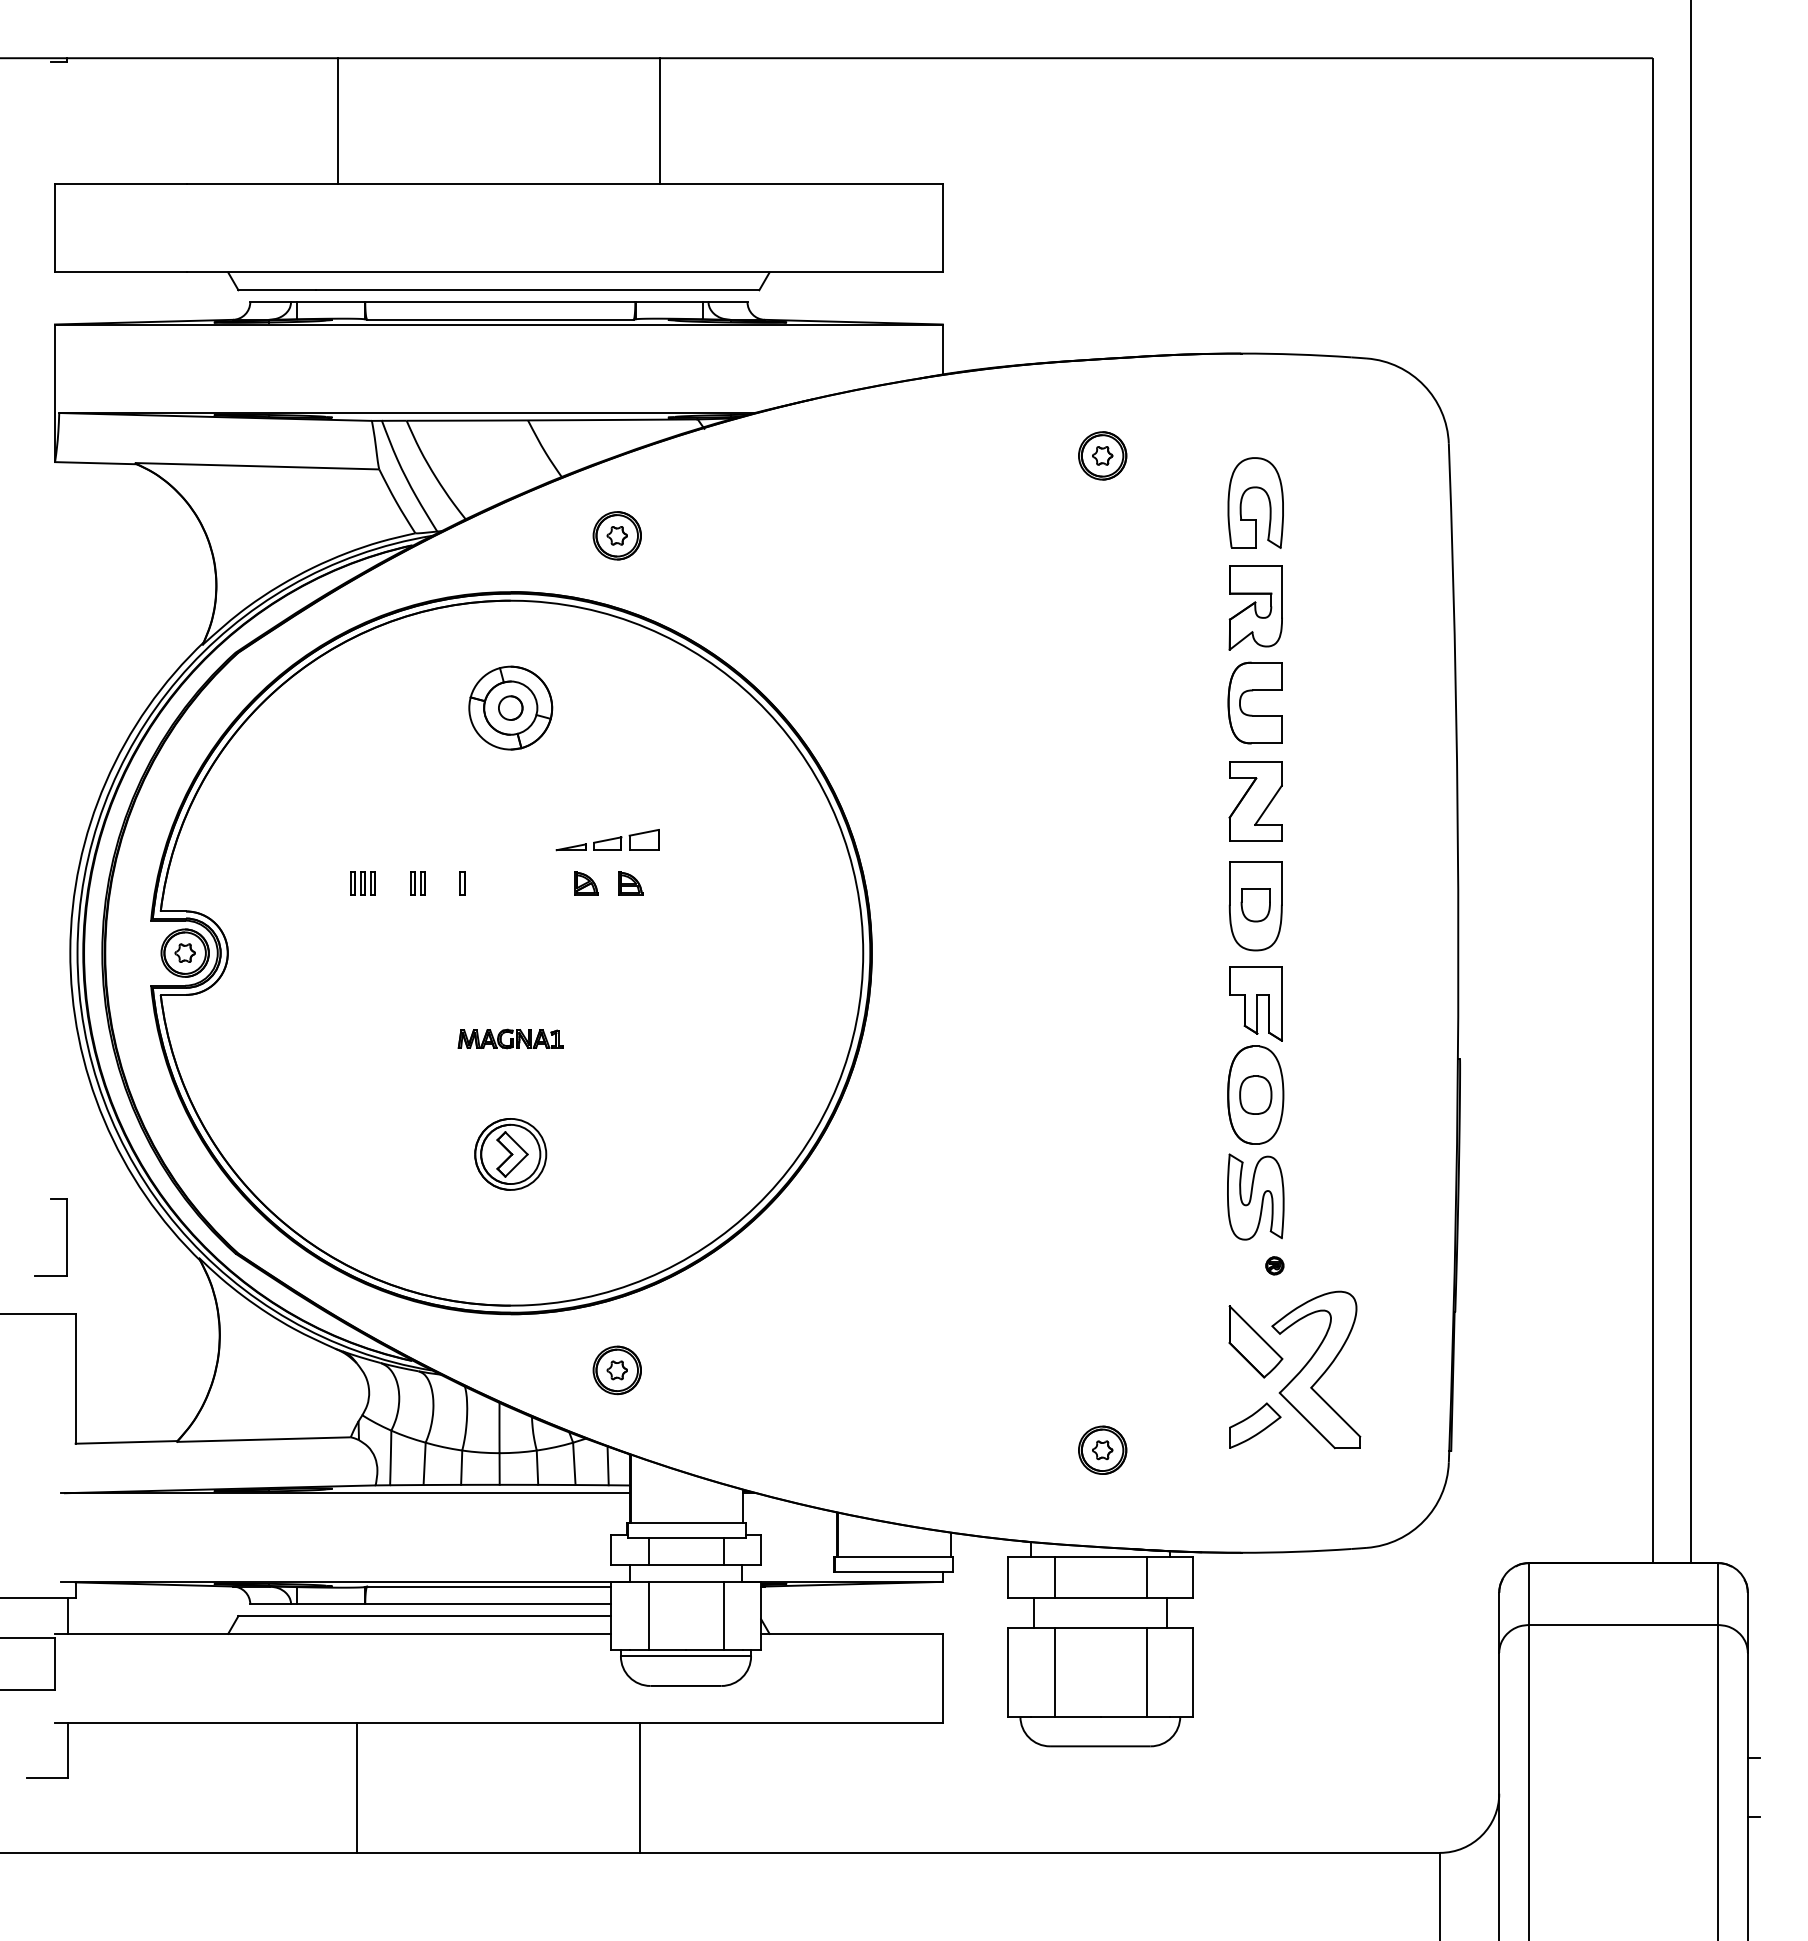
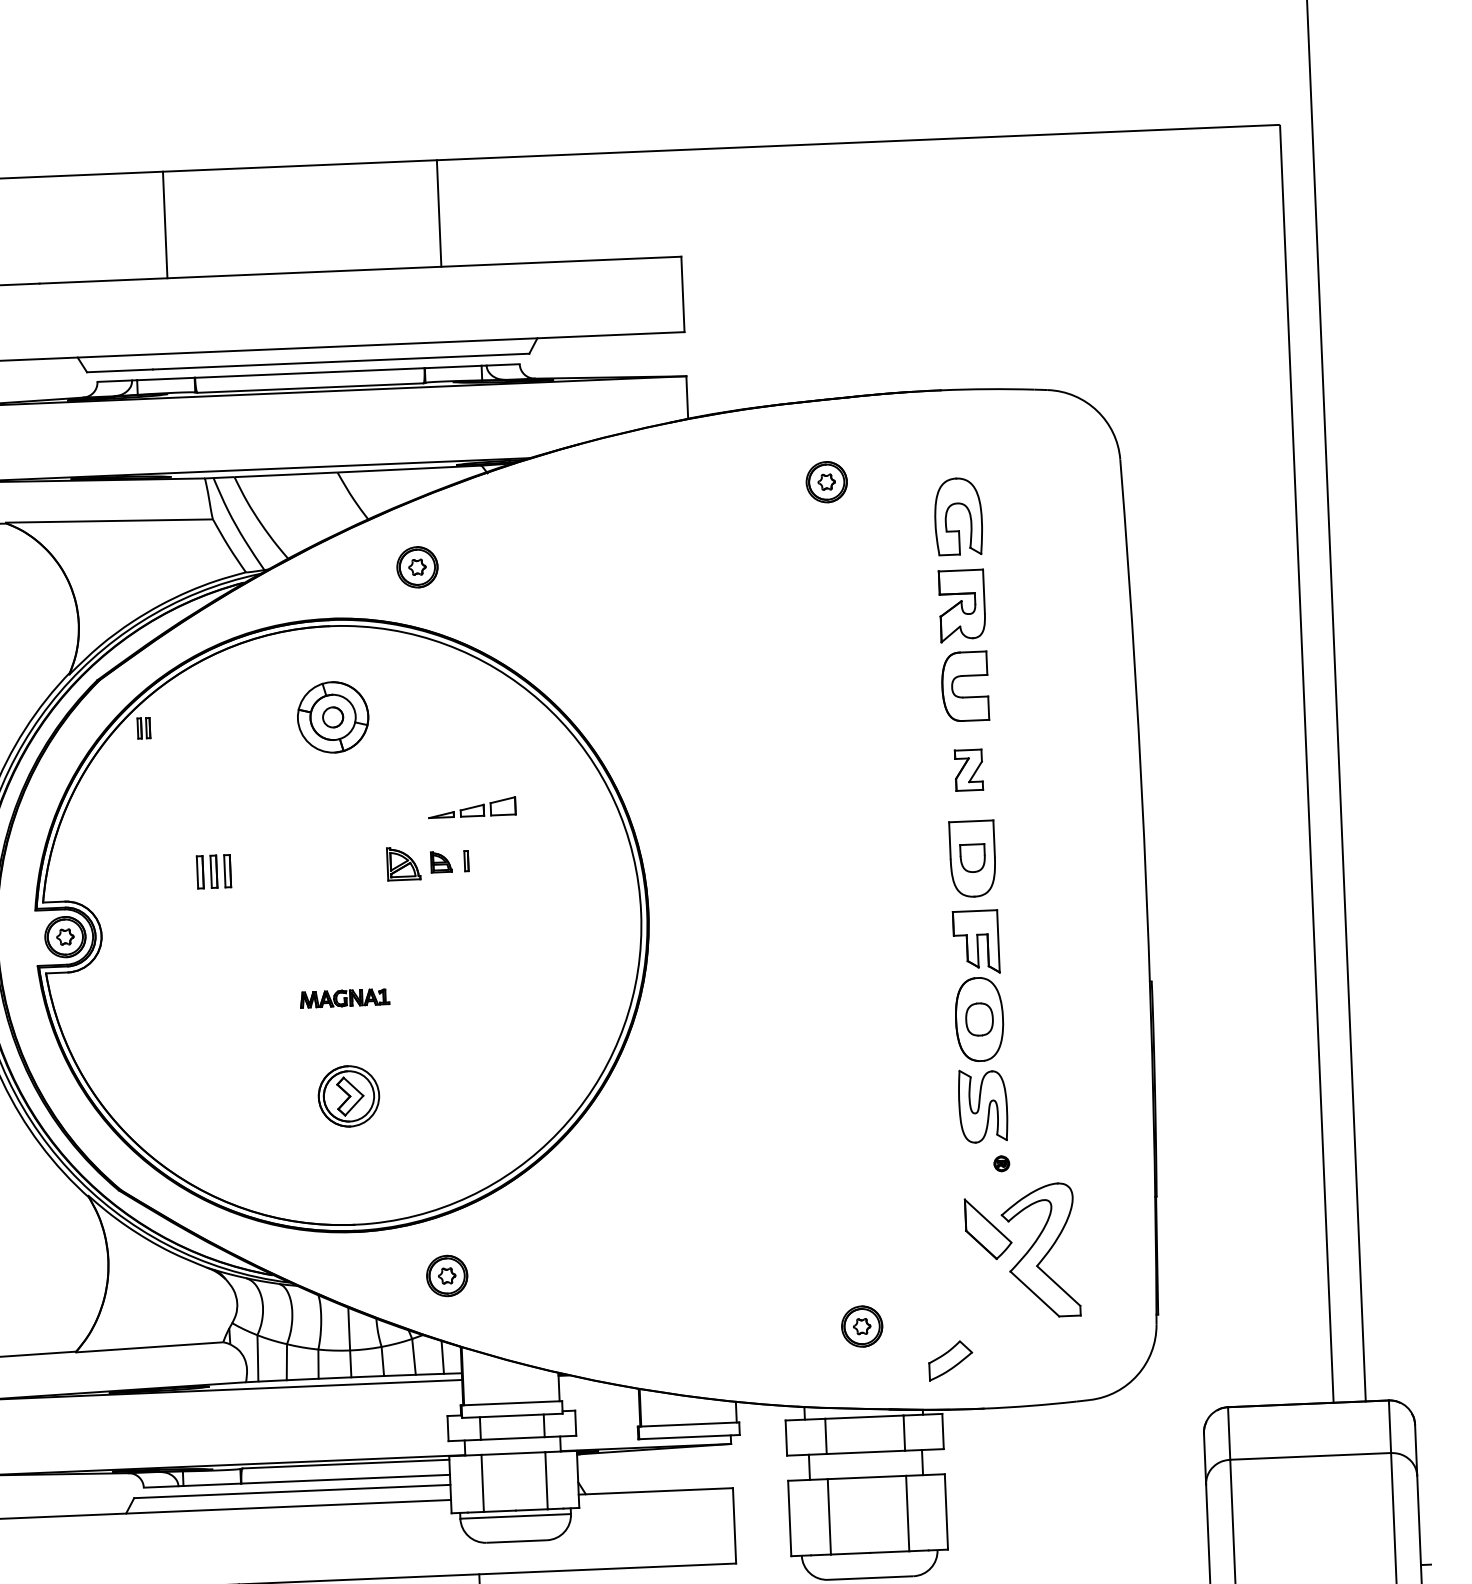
part: (1255, 801) -> (968, 770), size x0.6
part: (607, 840) -> (471, 808), moved
part: (362, 883) -> (213, 871), size x1.6
part: (417, 883) -> (143, 728), moved
part: (462, 883) -> (466, 861), moved
part: (586, 883) -> (403, 863), size x1.6
part: (1255, 1425) -> (951, 1360), moved

